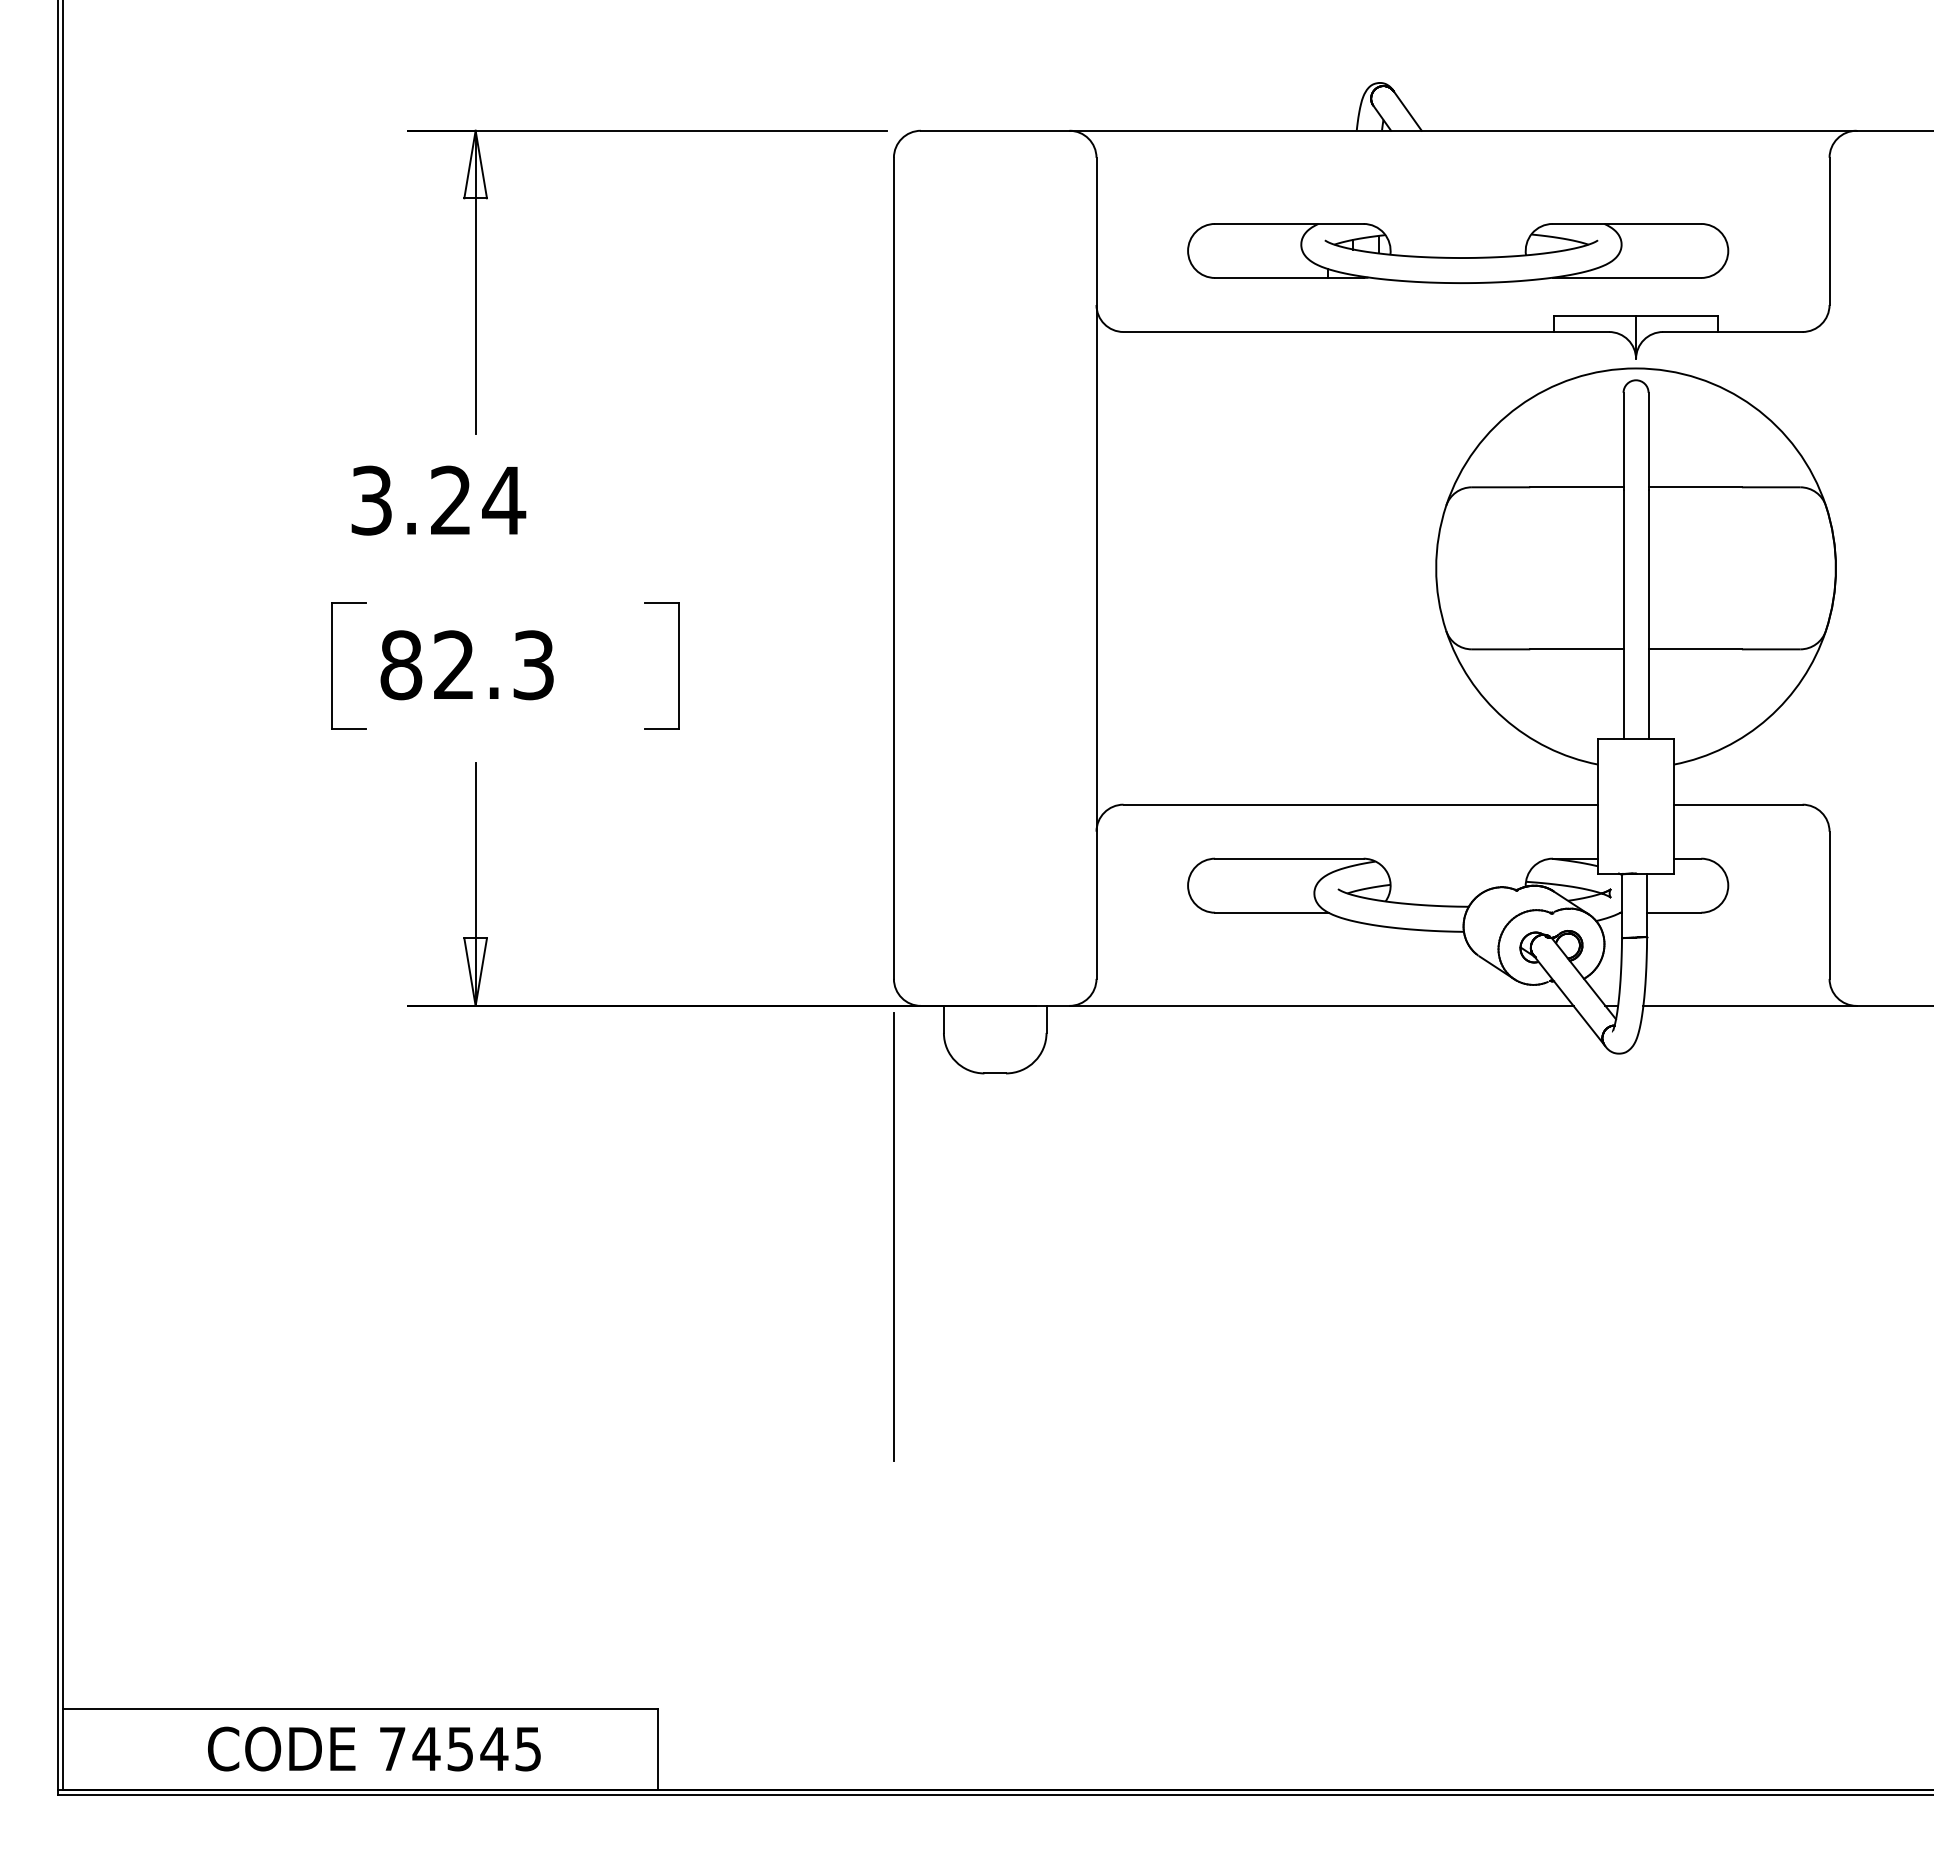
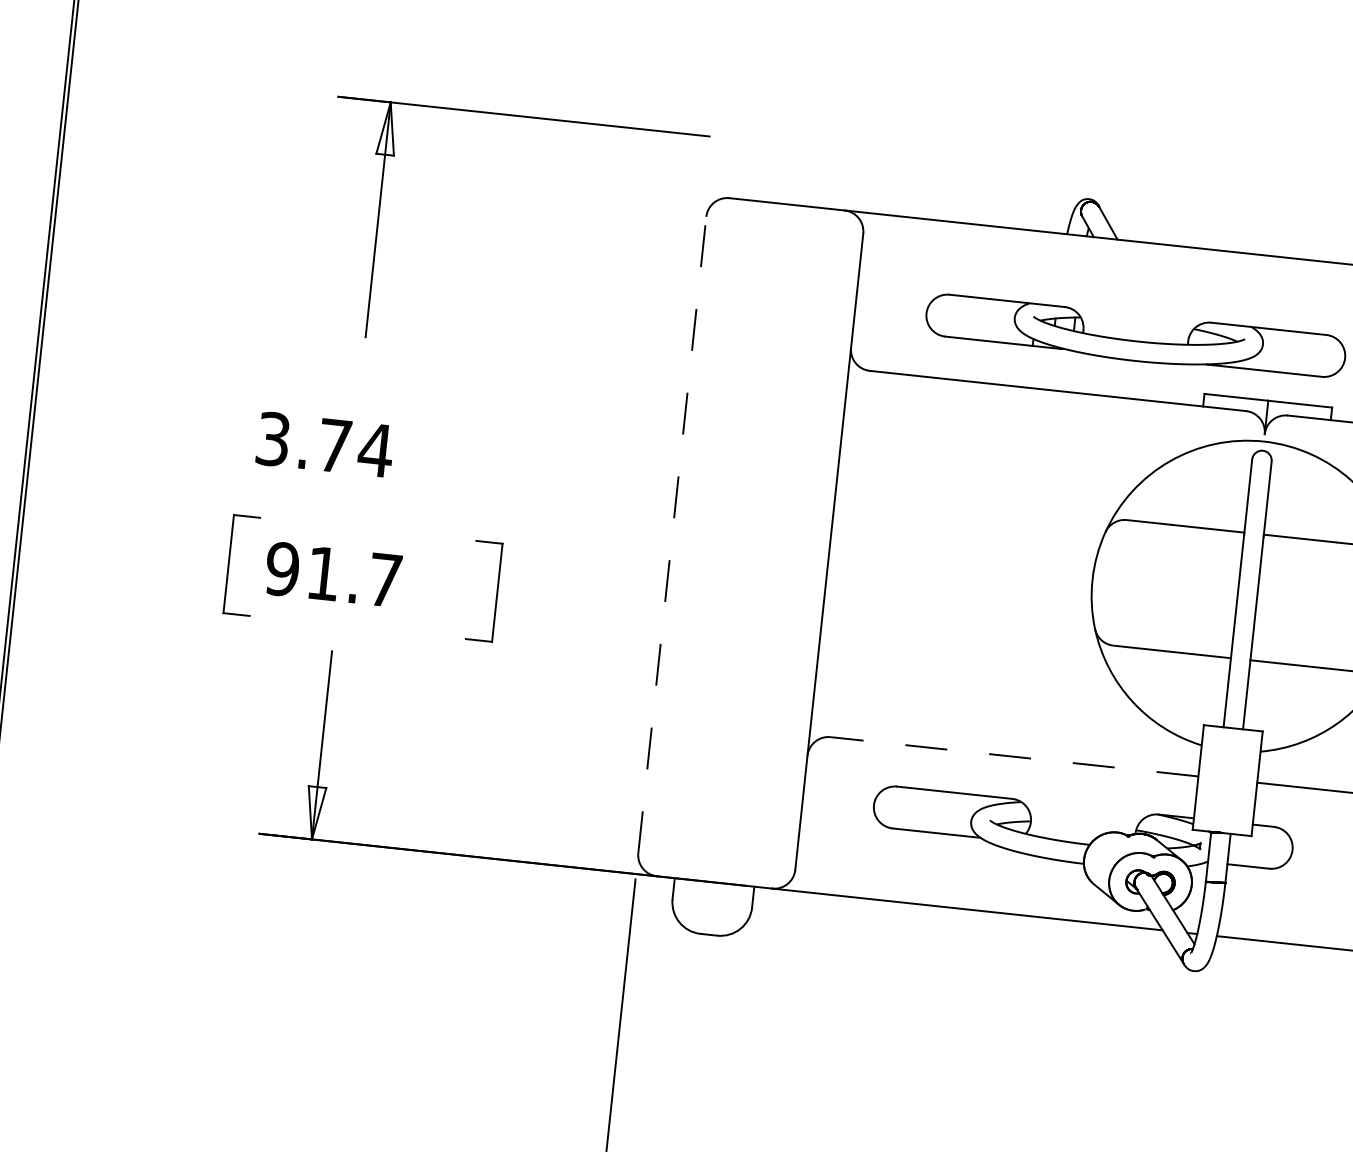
part: (647, 131) -> (523, 117), moved
text: (450, 499) -> (334, 444), 3.24 -> 3.74
line: (893, 568) -> (671, 535), solid -> dashed
text: (466, 665) -> (333, 574), 82.3 -> 91.7
line: (1360, 804) -> (1014, 756), solid -> dashed

